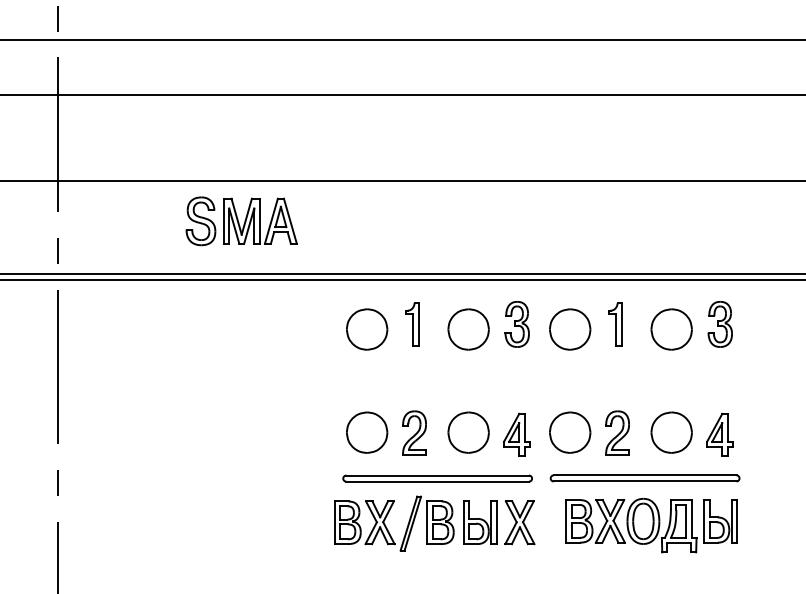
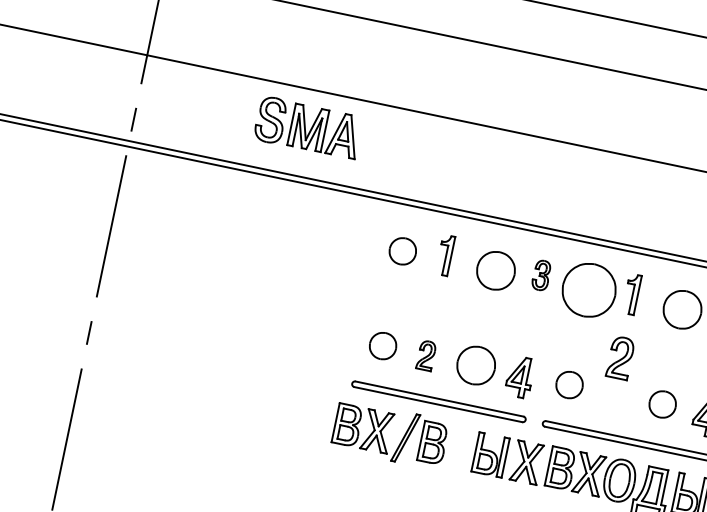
part: (516, 324) -> (540, 275), size x0.7
part: (367, 329) -> (403, 251), size x0.7
part: (570, 329) -> (589, 290), size x1.4
part: (367, 432) -> (383, 346), size x0.7
part: (414, 432) -> (426, 355), size x0.7
part: (570, 432) -> (569, 384), size x0.7
part: (617, 432) -> (620, 357), moved
part: (671, 432) -> (662, 404), size x0.7
part: (499, 522) -> (508, 458), moved

